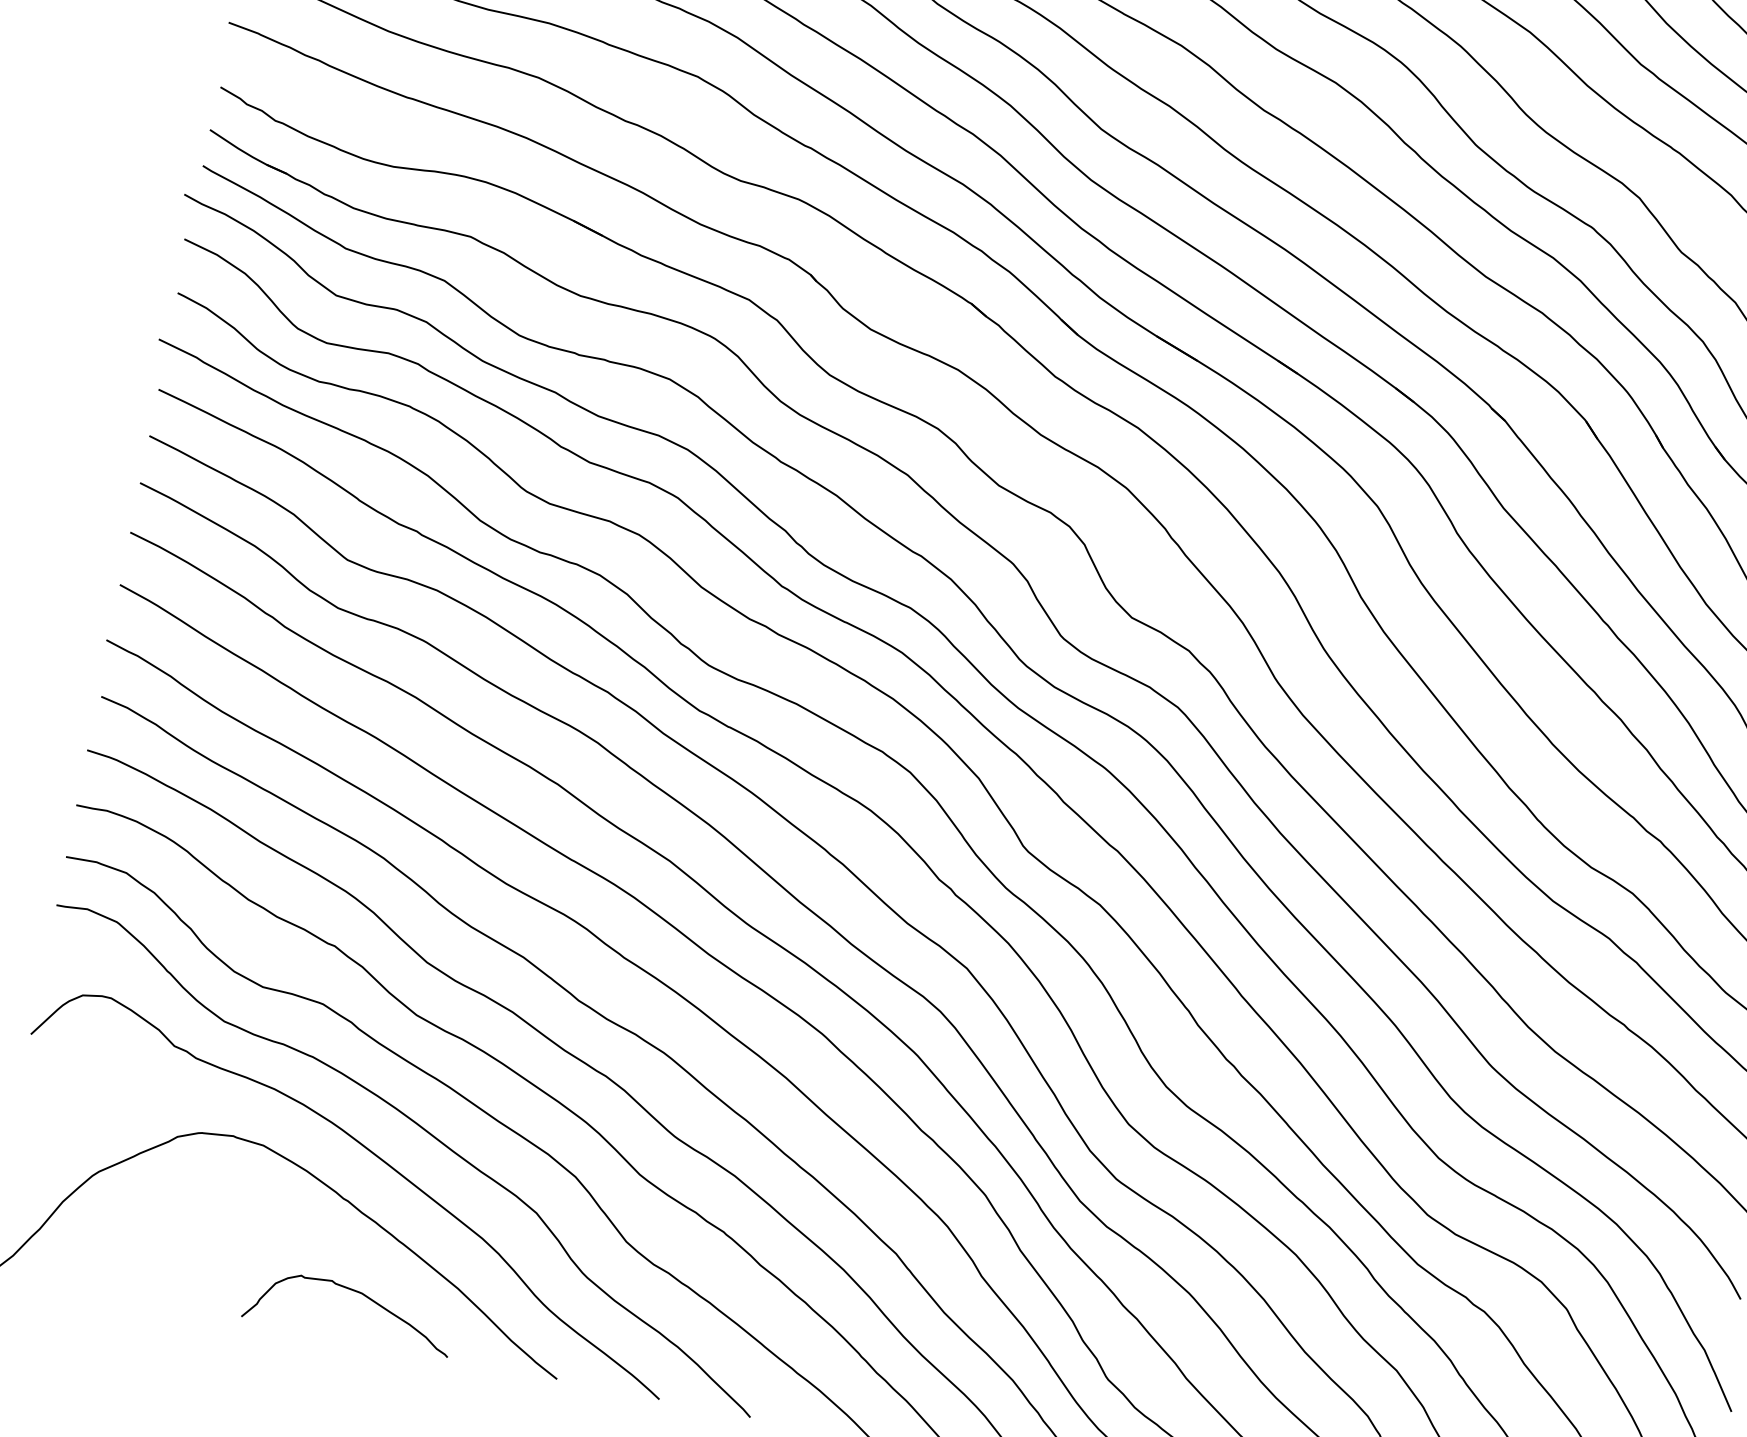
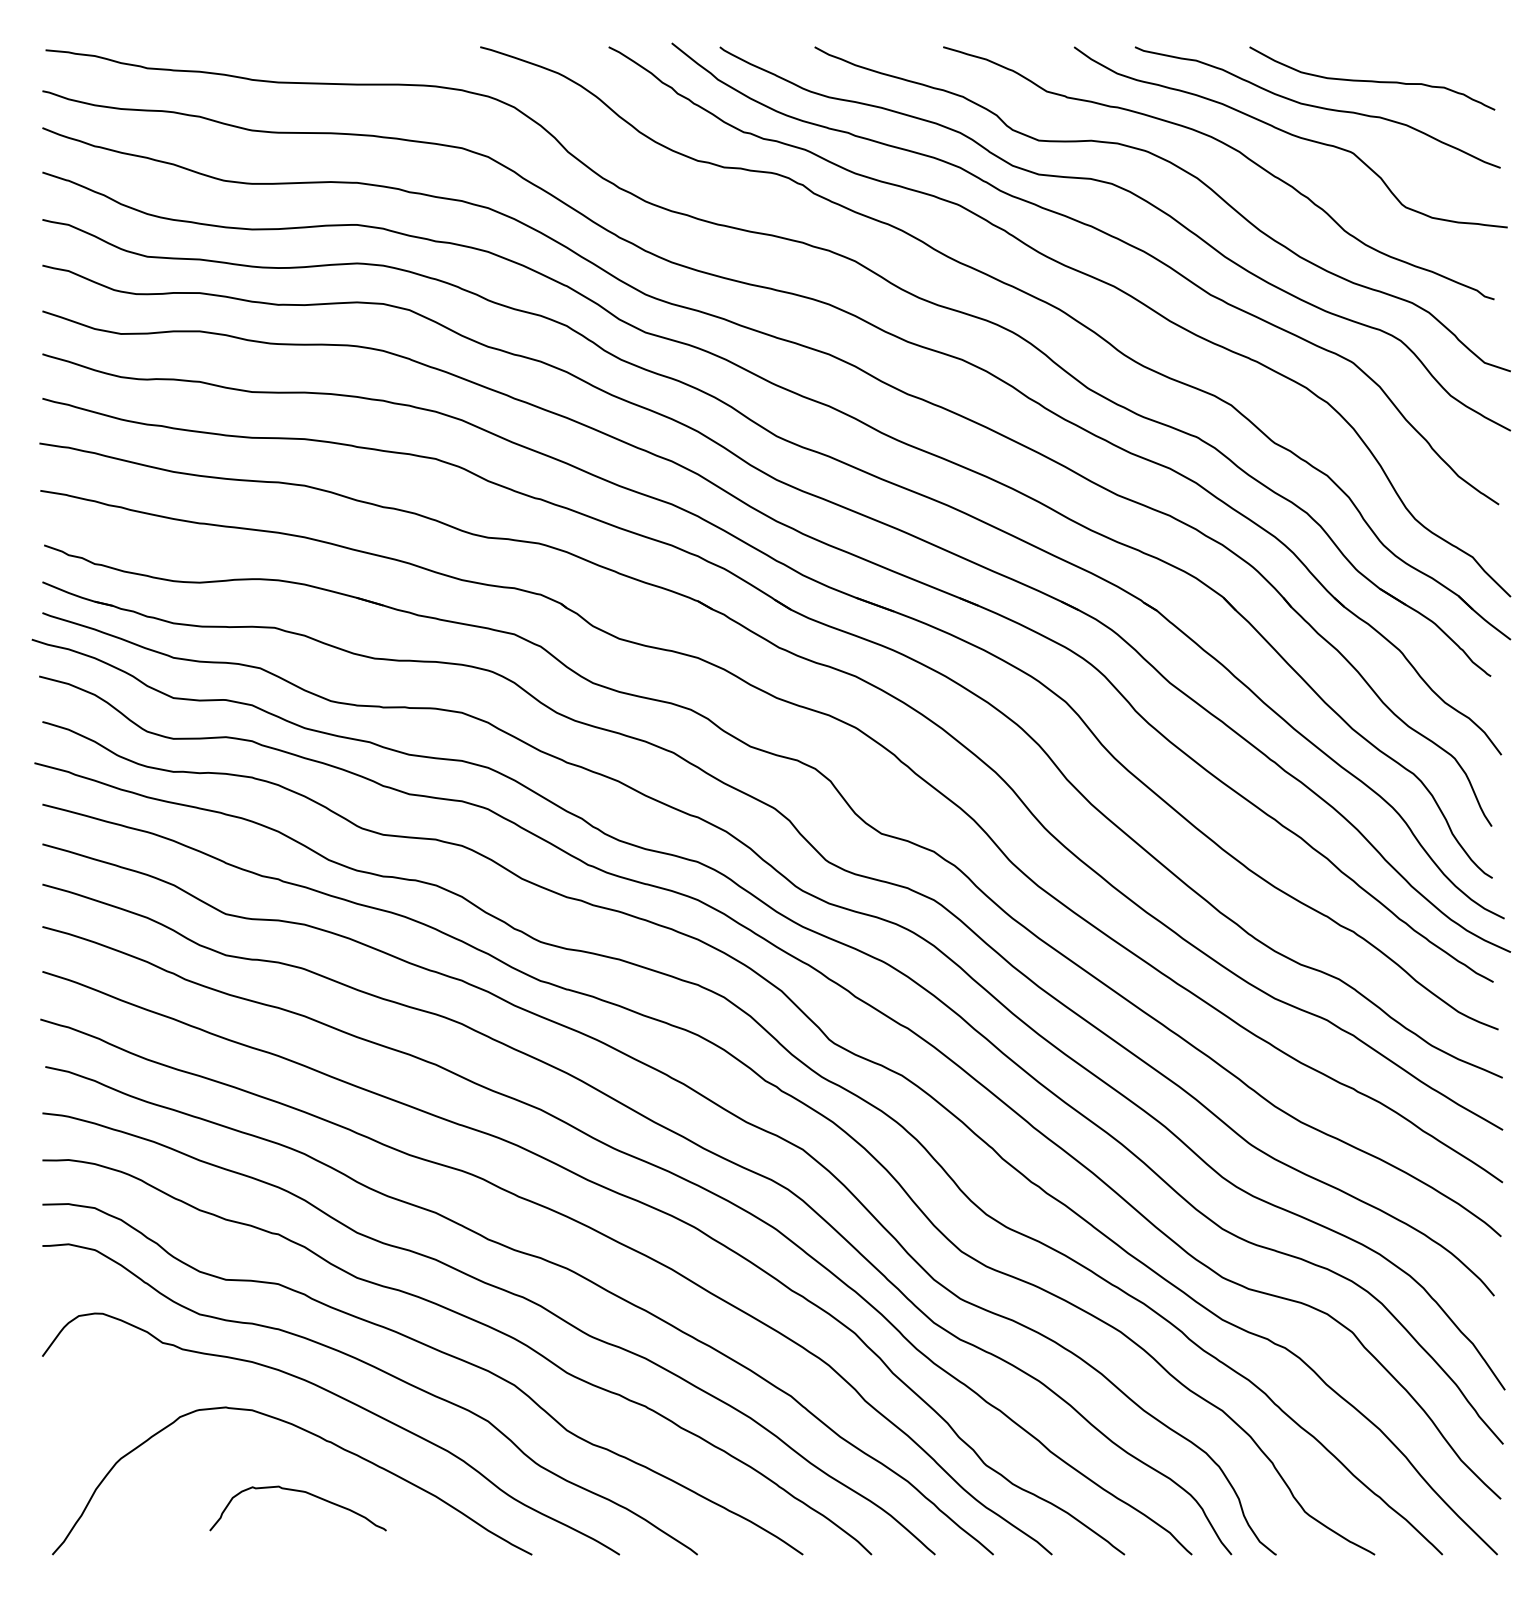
curve: (356, 1292) -> (300, 1492), moved

